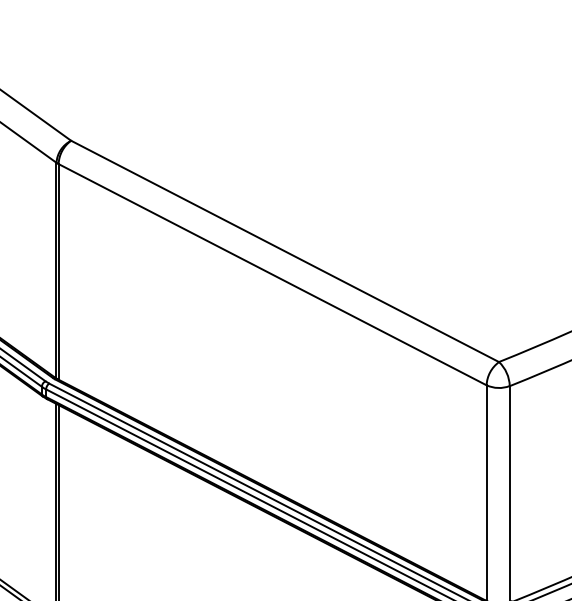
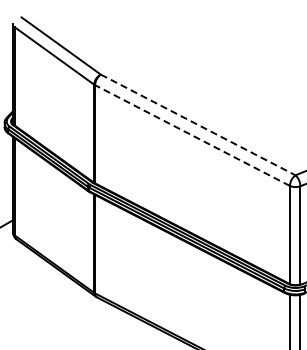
line: (285, 250) -> (198, 124), solid -> dashed
line: (272, 274) -> (192, 135), solid -> dashed

